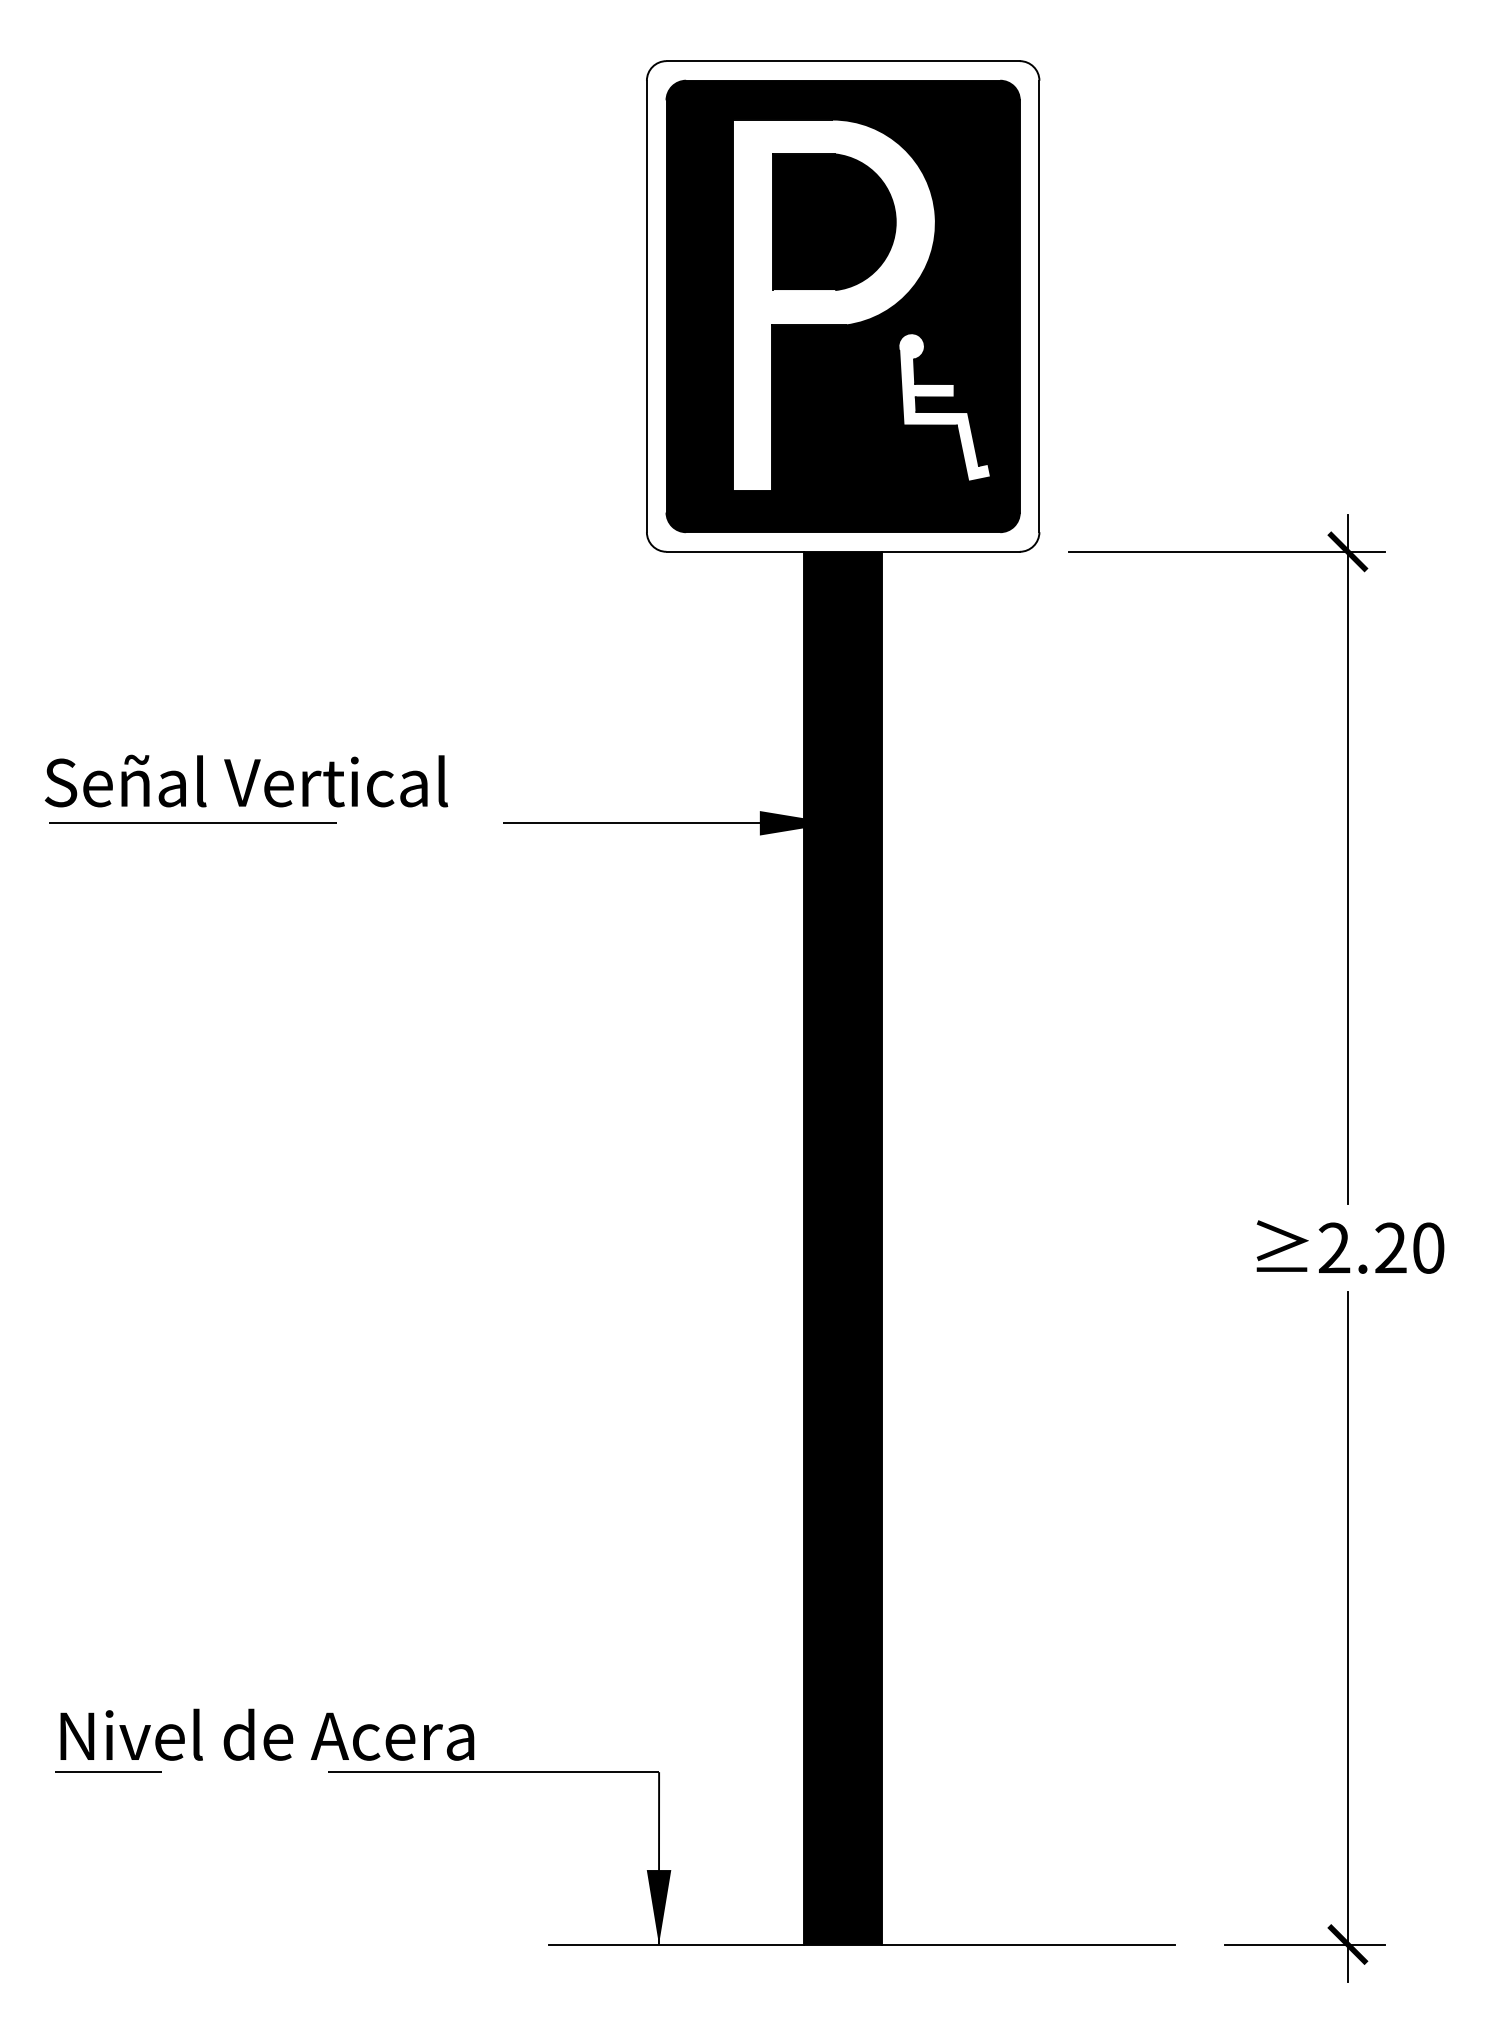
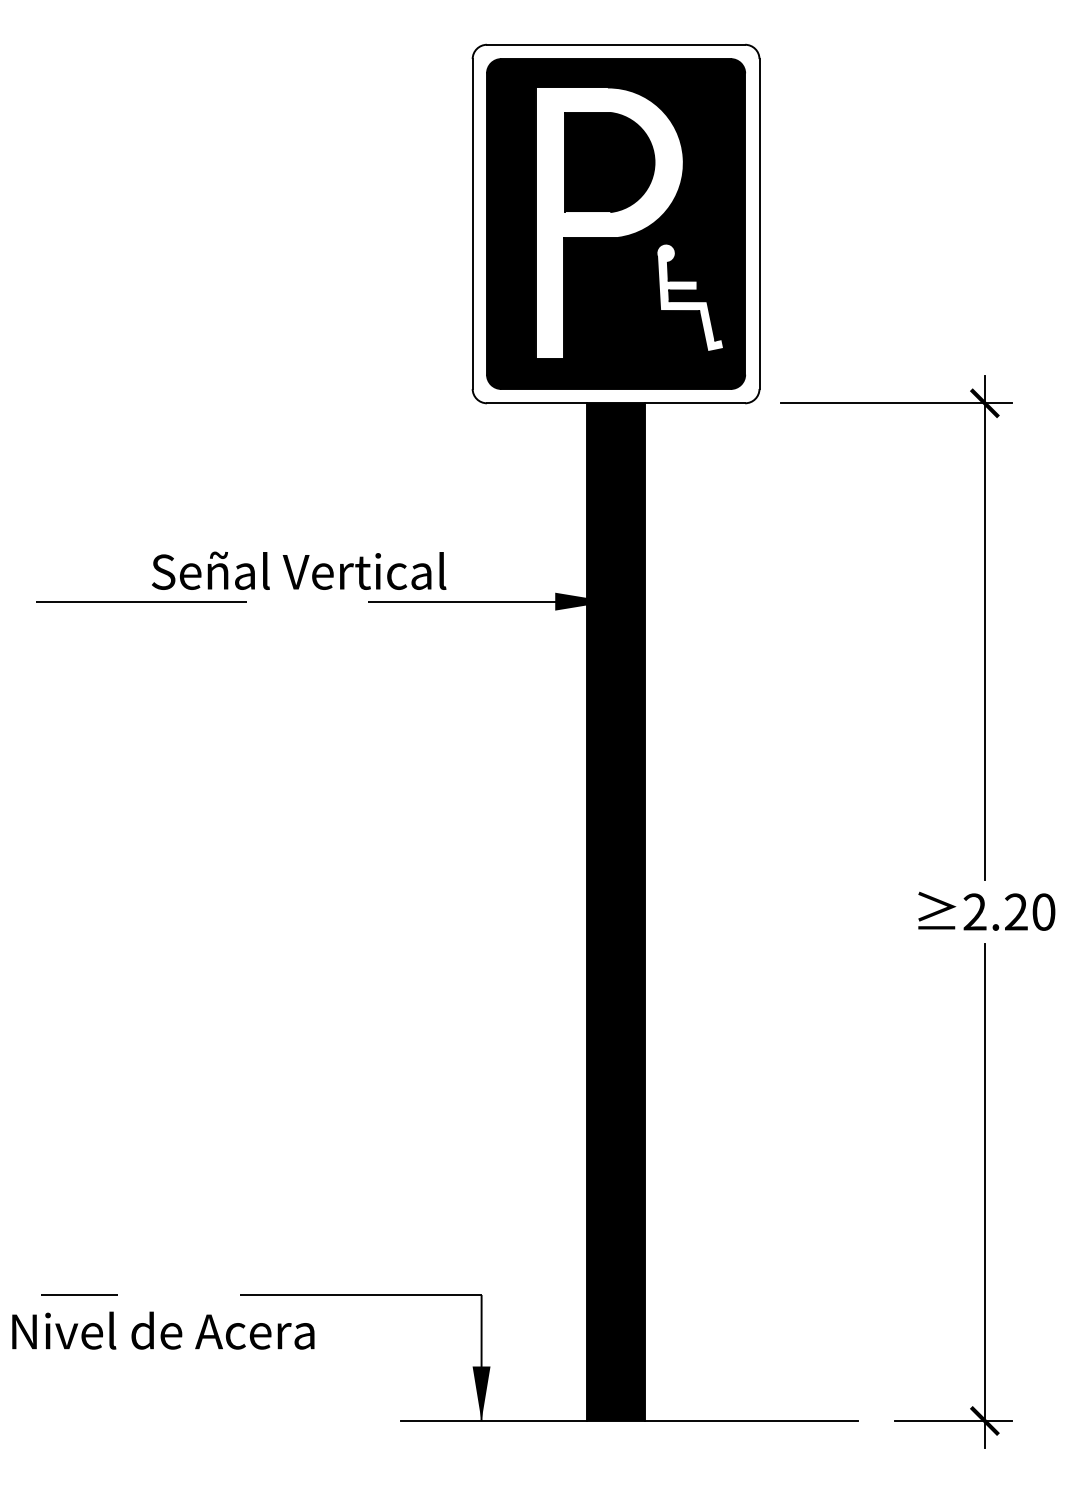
text: (247, 780) -> (299, 570), moved
text: (267, 1734) -> (163, 1330), moved

